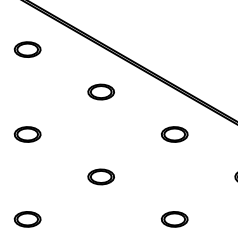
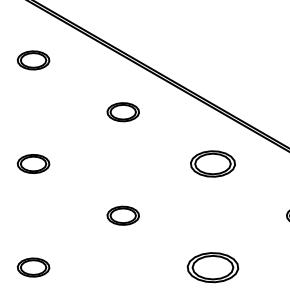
part: (174, 134) -> (212, 163), size x1.4
part: (174, 219) -> (212, 267), size x1.6

